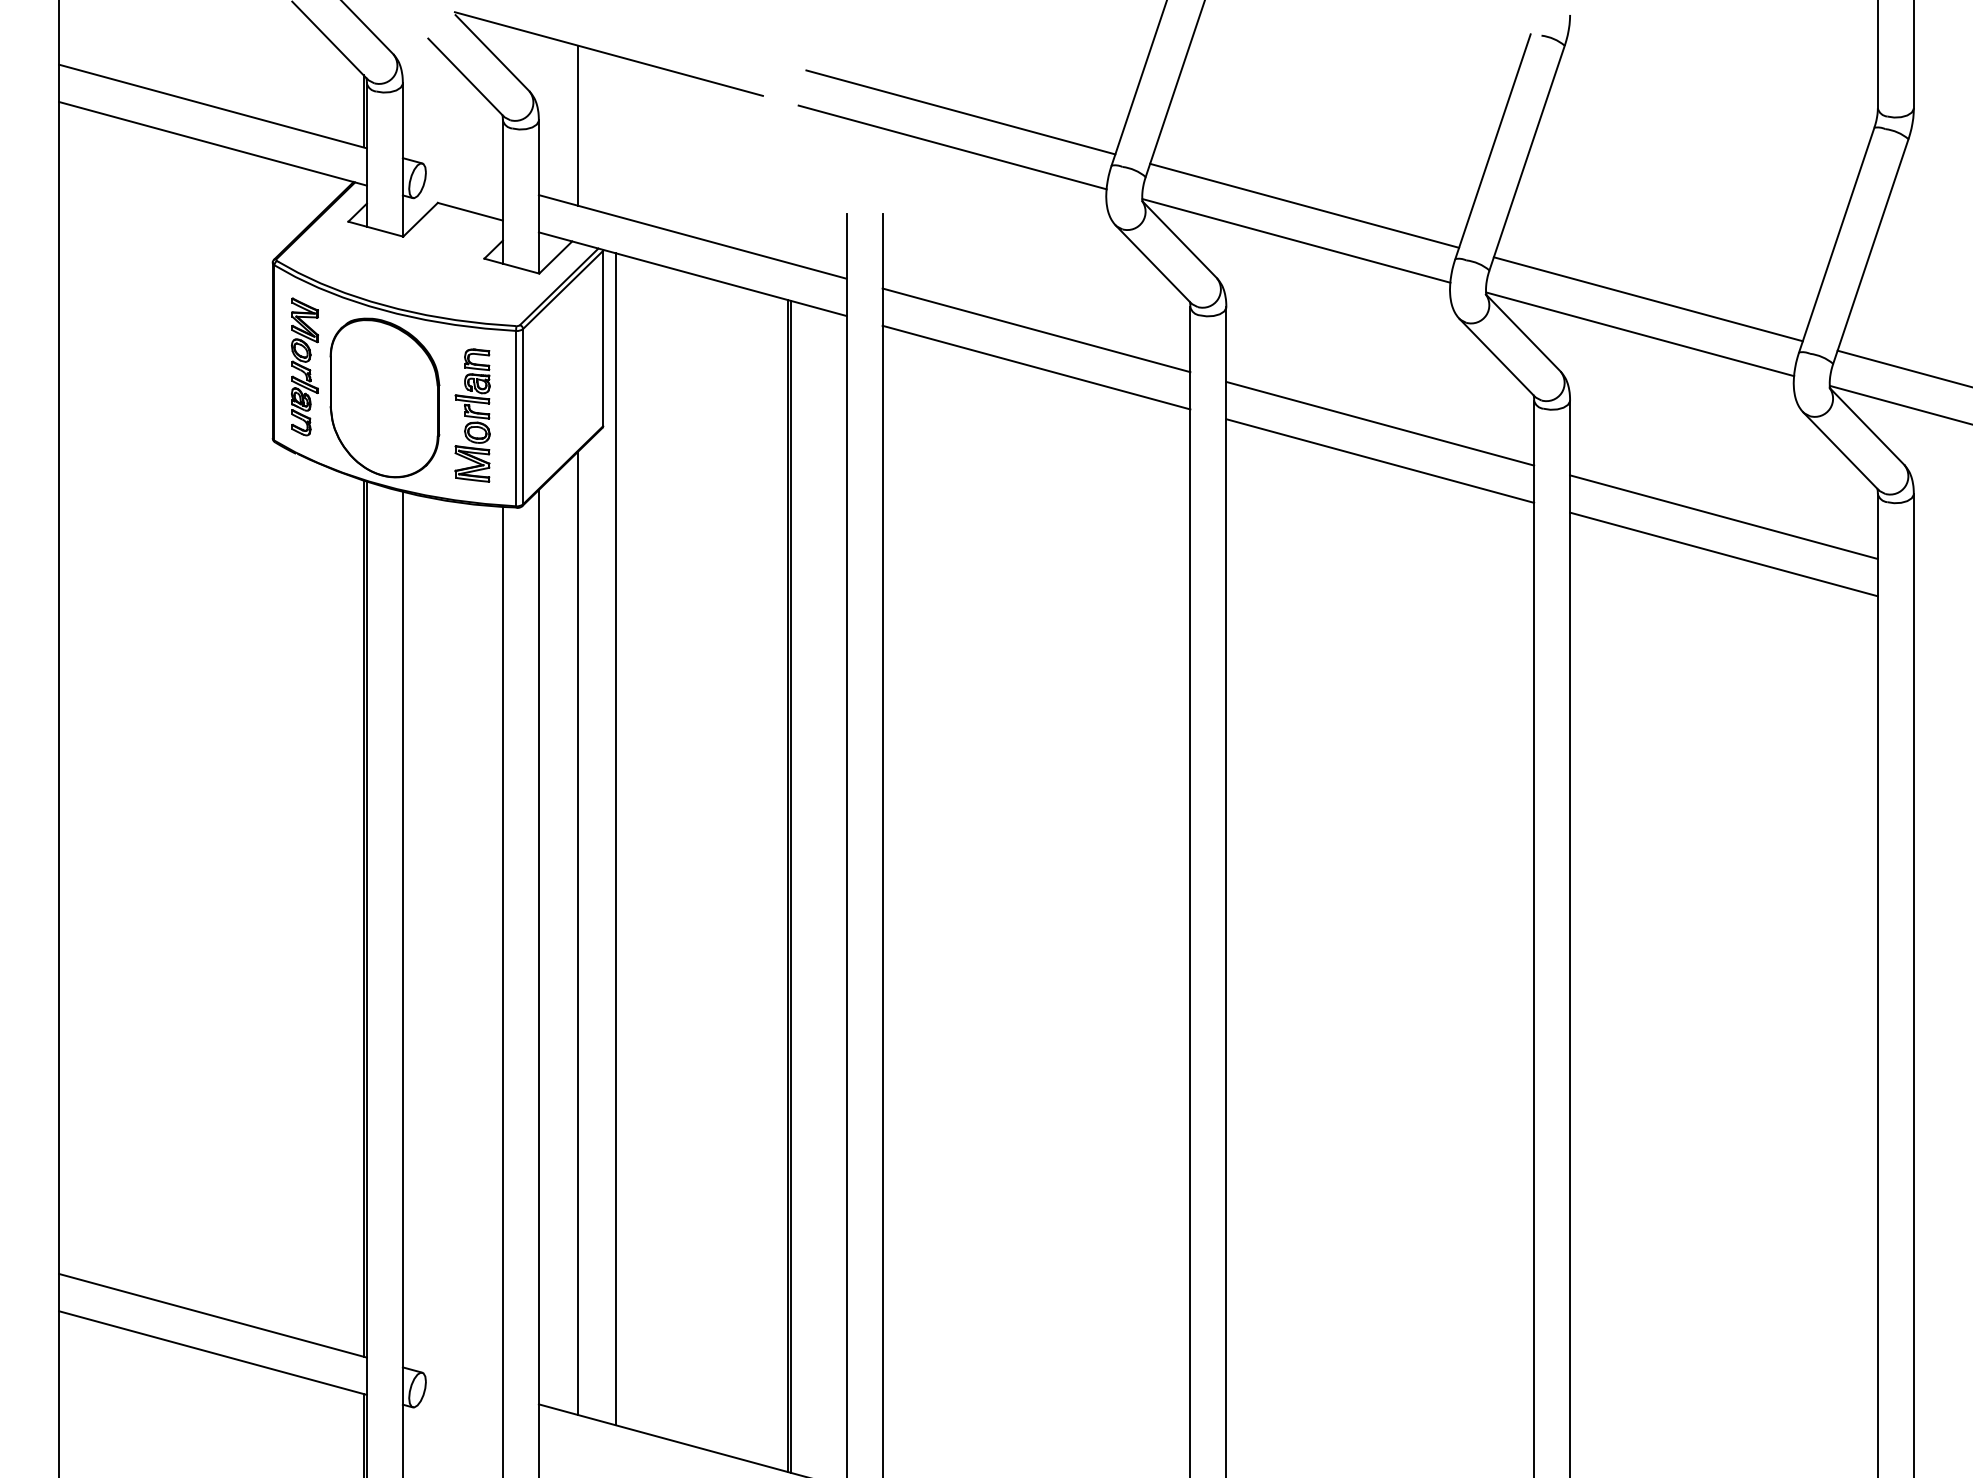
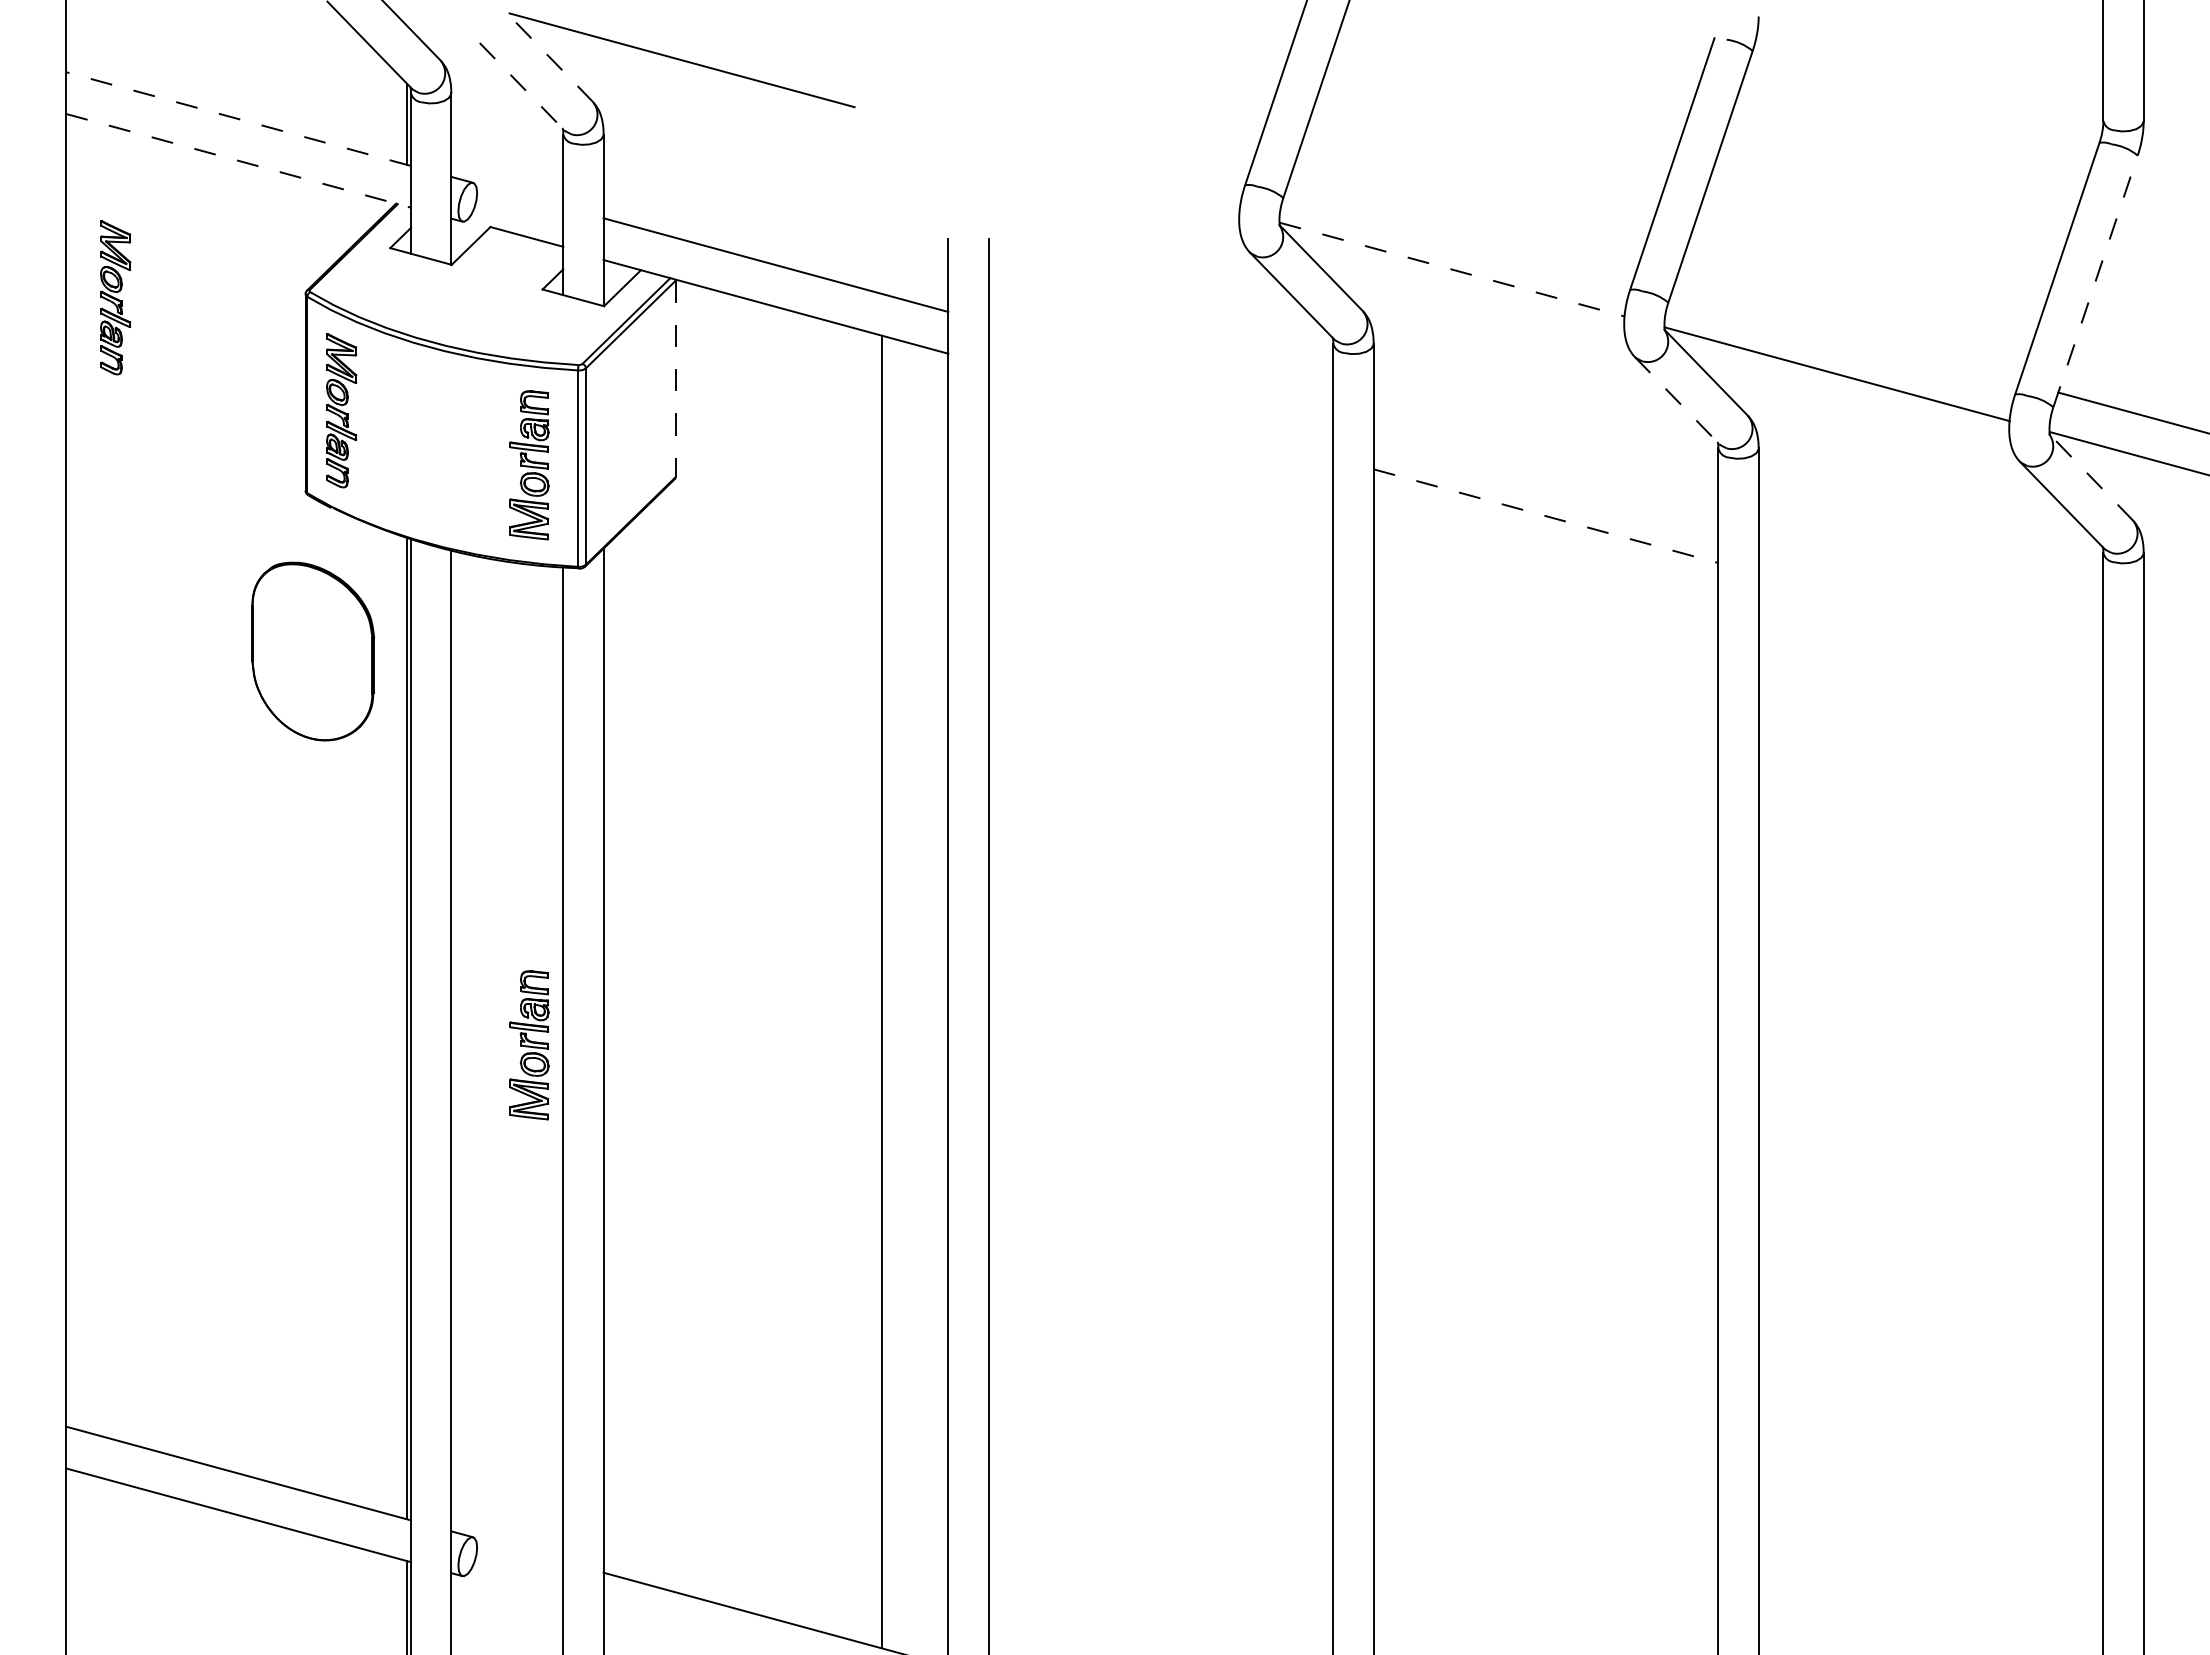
line: (492, 52) -> (551, 58), solid -> dashed
line: (465, 77) -> (521, 86), solid -> dashed
line: (212, 106) -> (238, 119), solid -> dashed
line: (961, 112) -> (1076, 125), removed
line: (578, 125) -> (647, 140), removed
line: (212, 143) -> (238, 160), solid -> dashed
line: (952, 147) -> (1066, 164), removed
line: (1304, 205) -> (1461, 230), removed
line: (1296, 240) -> (1452, 269), solid -> dashed
line: (1870, 251) -> (2095, 281), solid -> dashed
part: (103, 265) -> (115, 297), added
line: (1648, 298) -> (1846, 334), removed
line: (1036, 330) -> (1160, 369), removed
line: (603, 339) -> (675, 379), solid -> dashed
line: (1496, 357) -> (1676, 400), solid -> dashed
line: (1036, 367) -> (1160, 411), removed
part: (385, 397) -> (313, 651), moved
line: (1379, 423) -> (1545, 474), removed
line: (1867, 426) -> (2091, 477), solid -> dashed
line: (1380, 461) -> (1546, 516), solid -> dashed
line: (1723, 516) -> (1930, 578), removed
line: (1723, 554) -> (1930, 620), removed
line: (616, 838) -> (690, 939), removed
line: (790, 886) -> (885, 992), removed
line: (578, 932) -> (647, 1044), removed
part: (472, 933) -> (529, 1045), added

